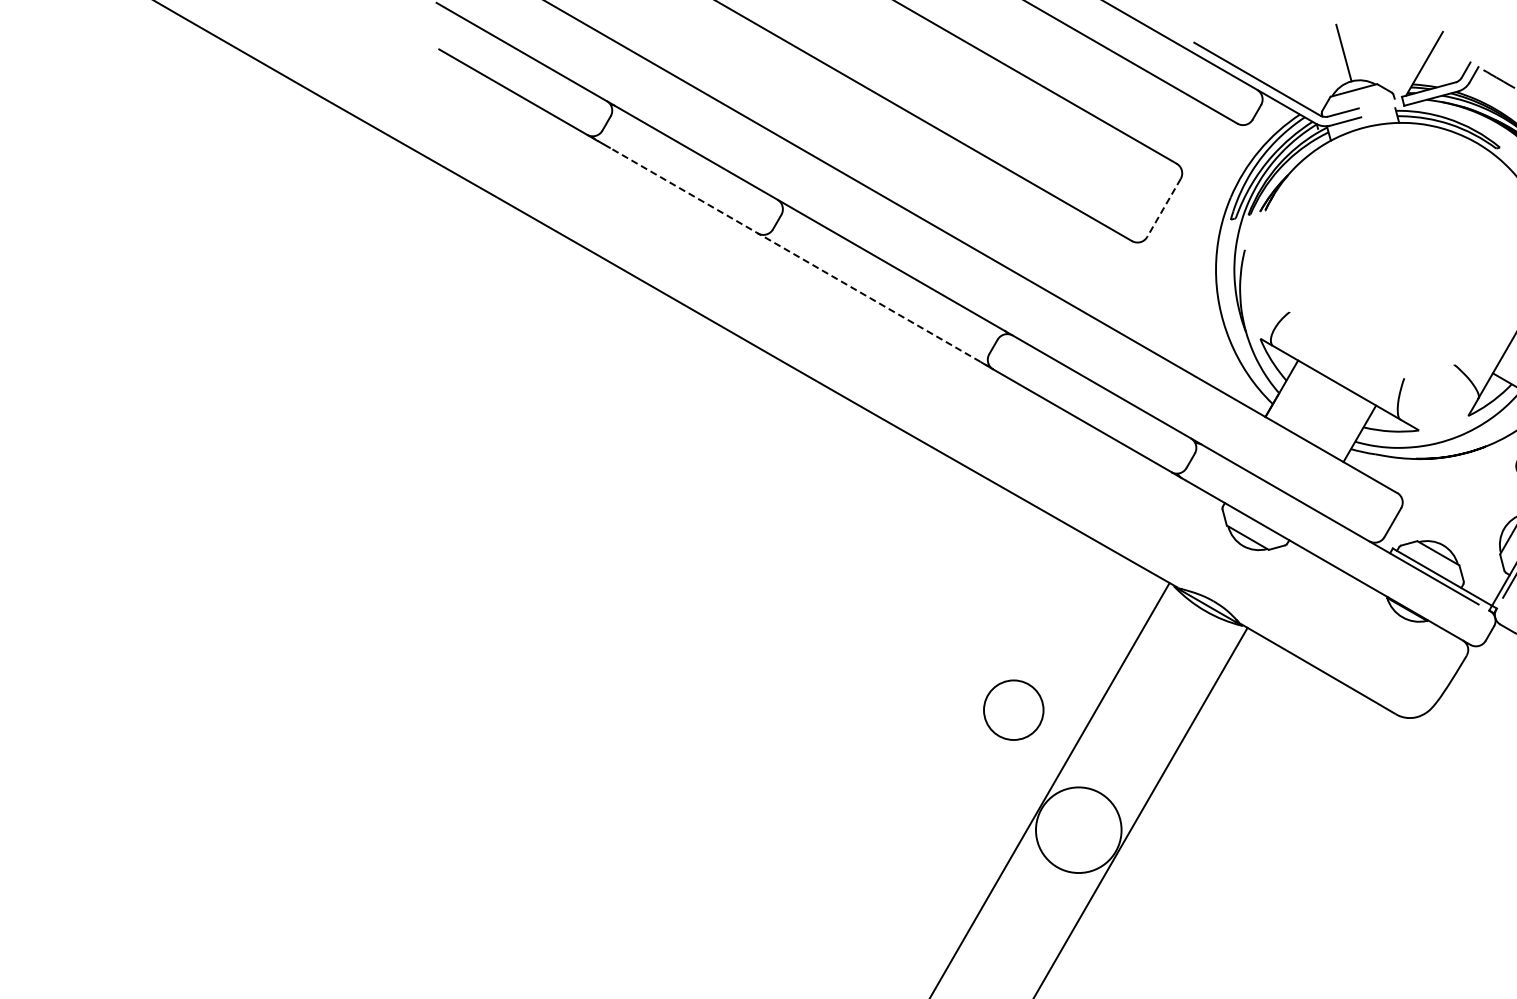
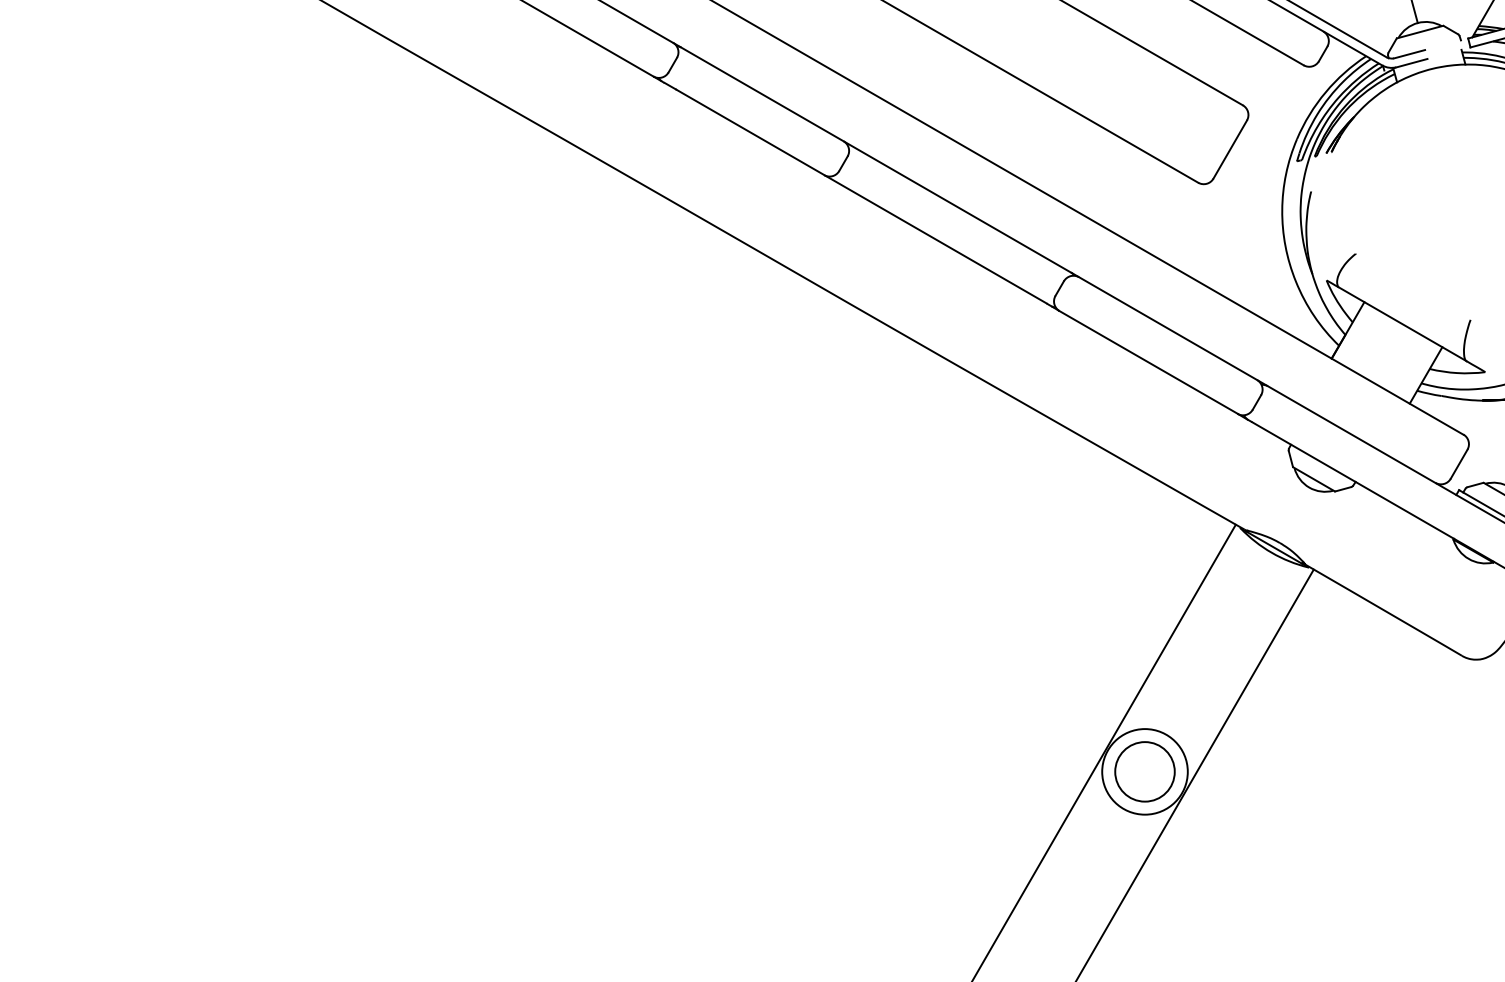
line: (1164, 207) -> (1230, 149), dashed -> solid
line: (794, 254) -> (860, 196), dashed -> solid
circle: (1013, 709) -> (1144, 771), moved

